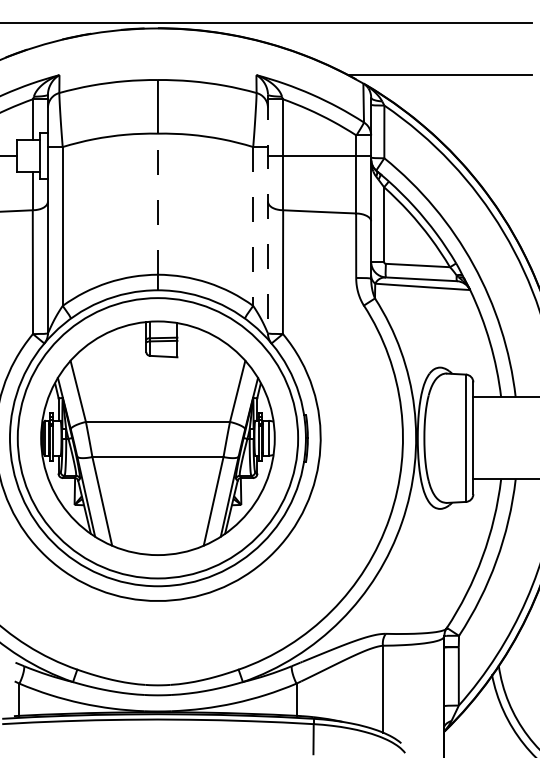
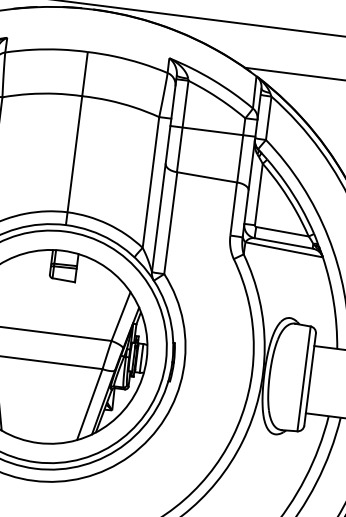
line: (157, 204) -> (74, 154), dashed -> solid
line: (267, 214) -> (163, 174), dashed -> solid
line: (253, 227) -> (151, 183), dashed -> solid

